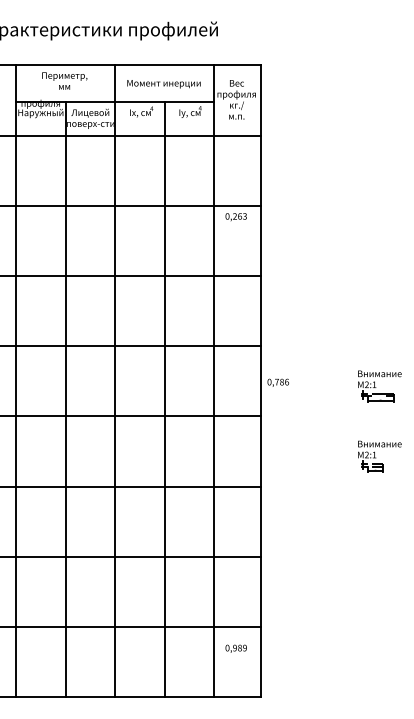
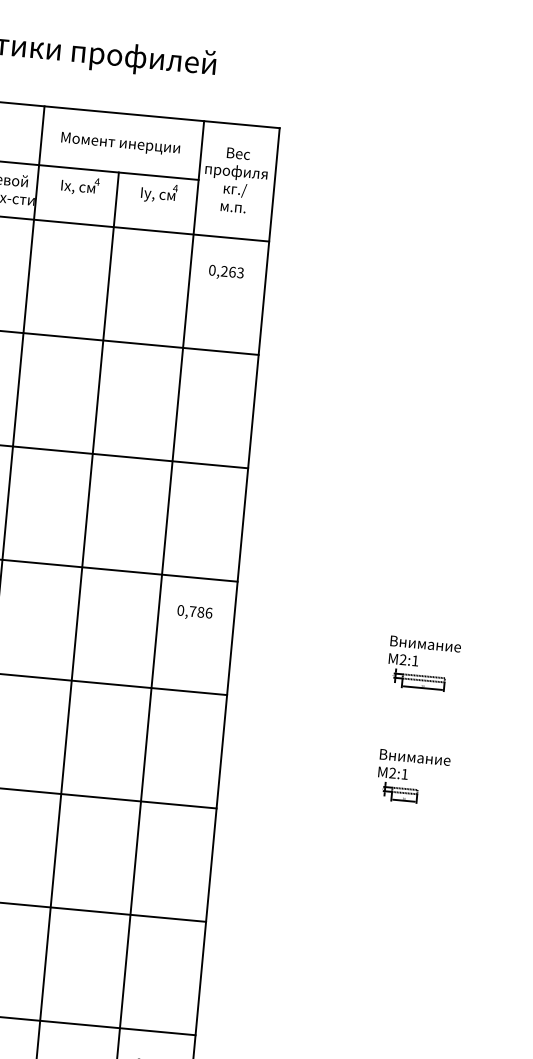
text: (235, 217) -> (225, 273), moved
text: (277, 382) -> (193, 612), moved

